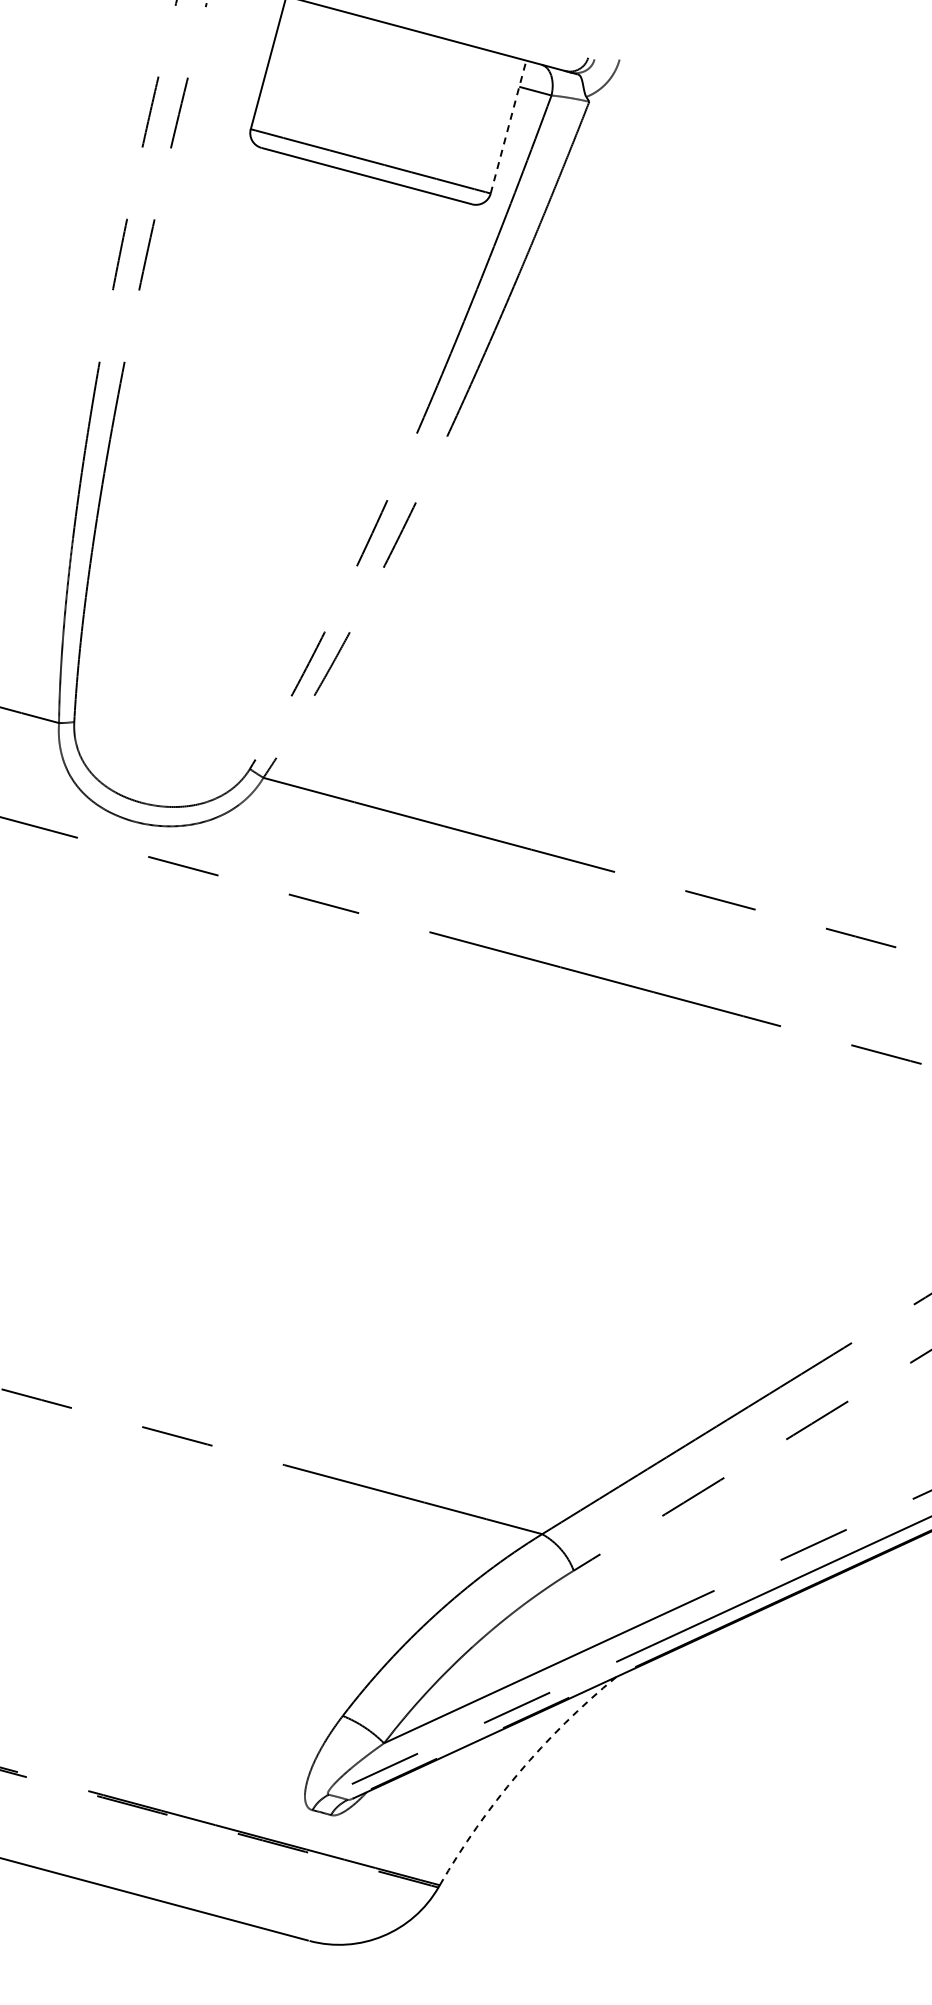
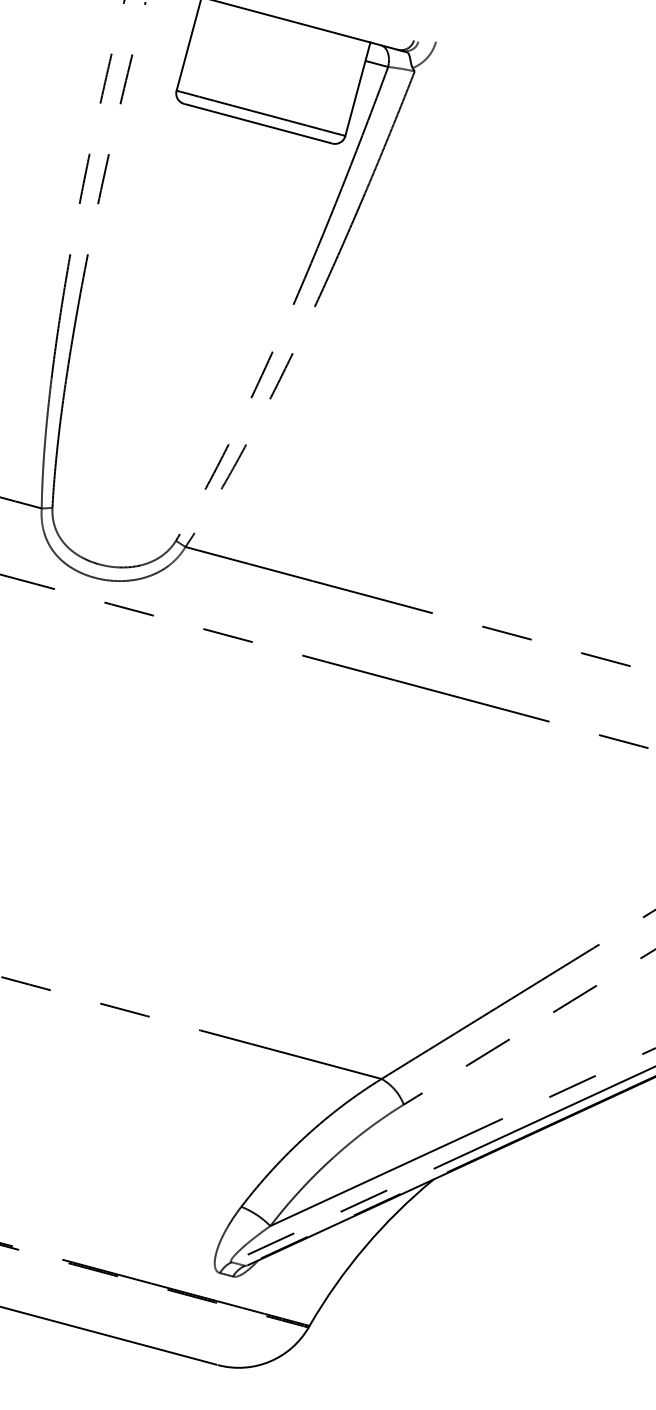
line: (508, 127) -> (357, 89), dashed -> solid
arc: (518, 1773) -> (364, 1247), dashed -> solid

